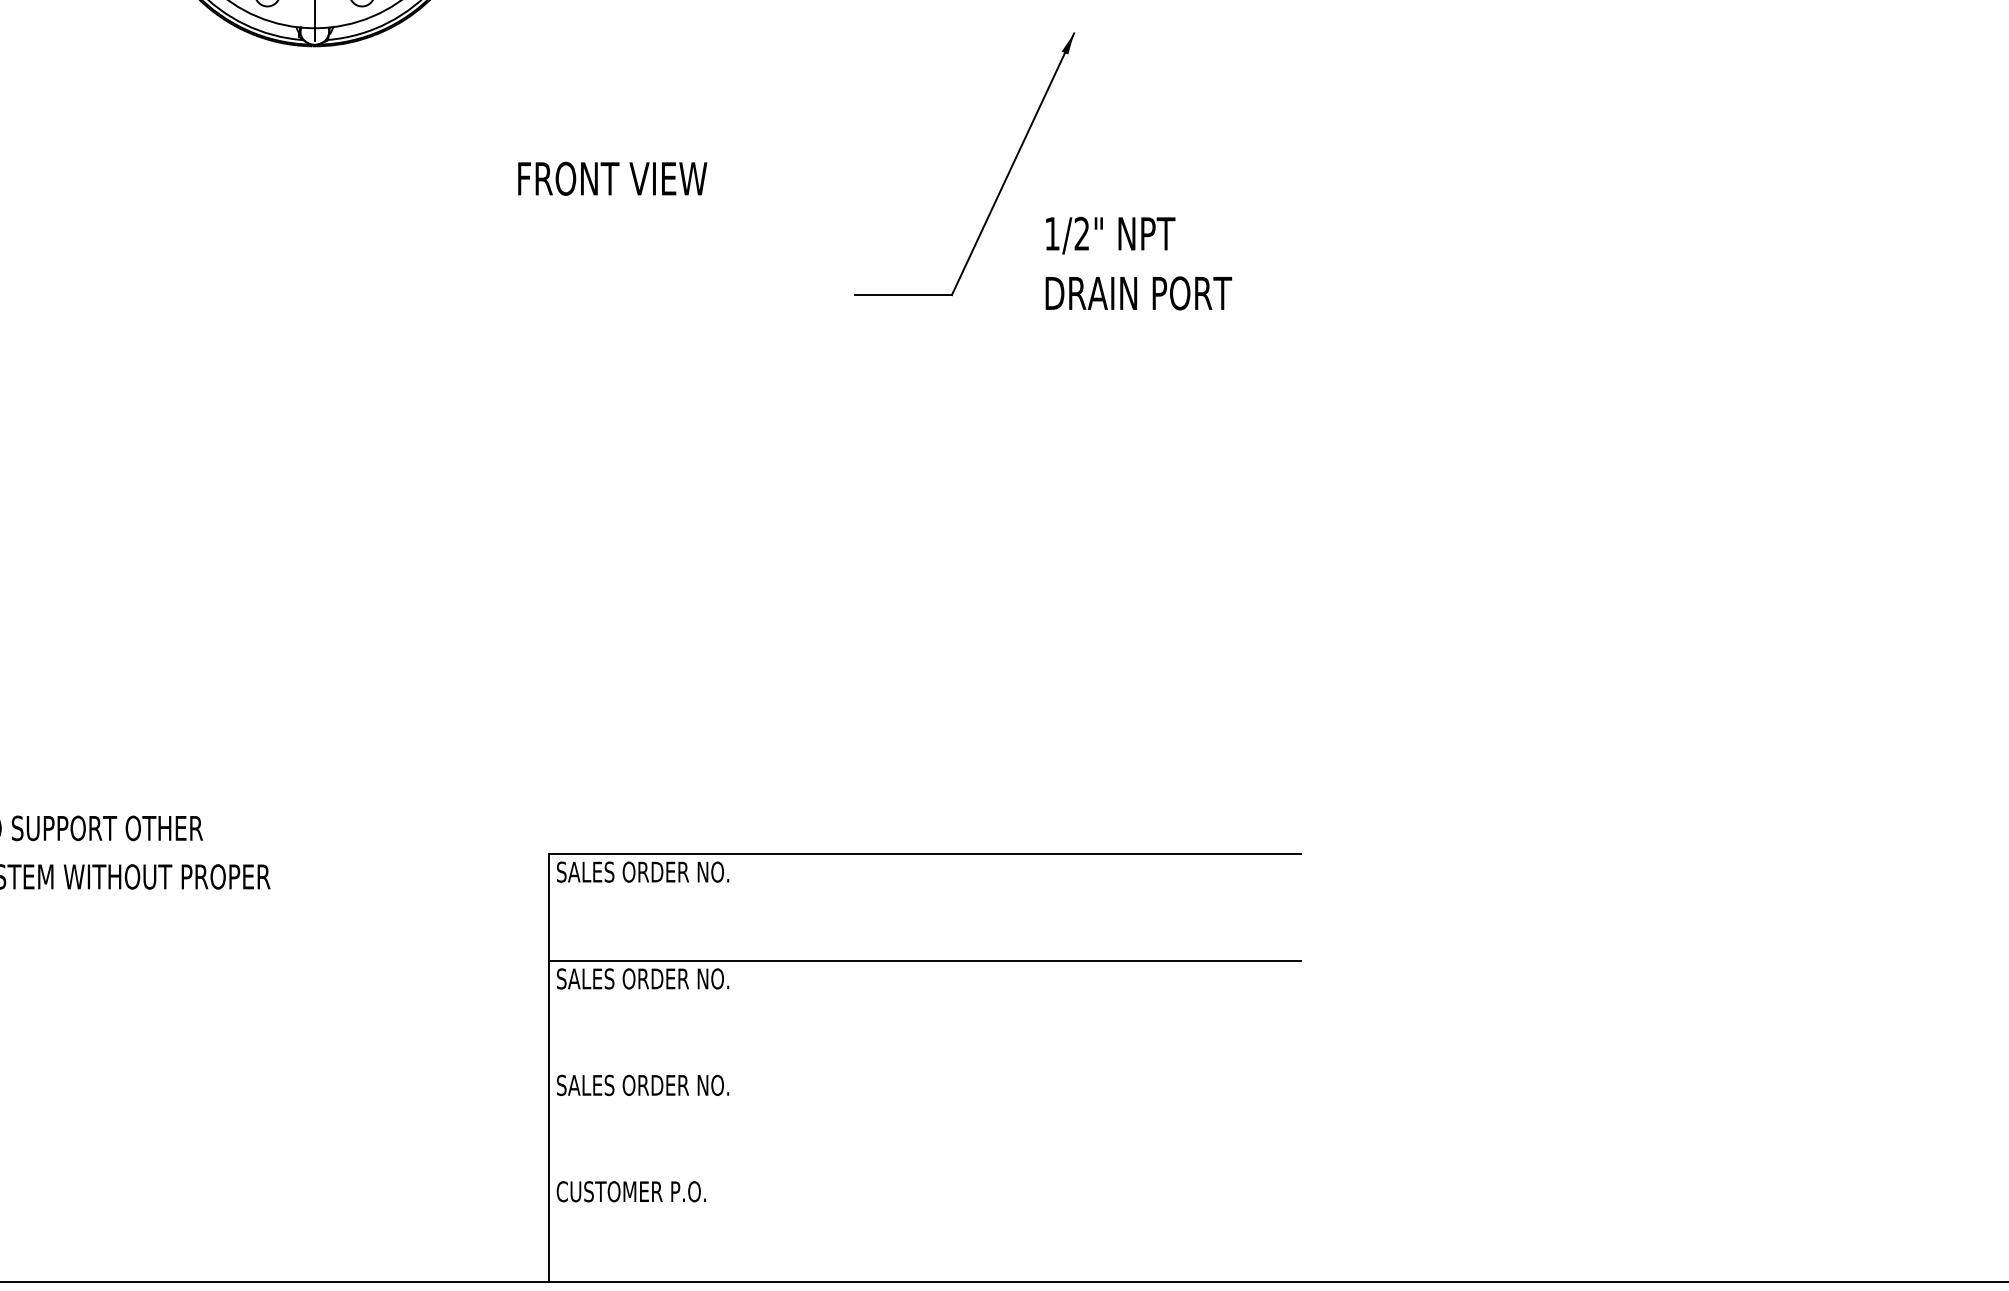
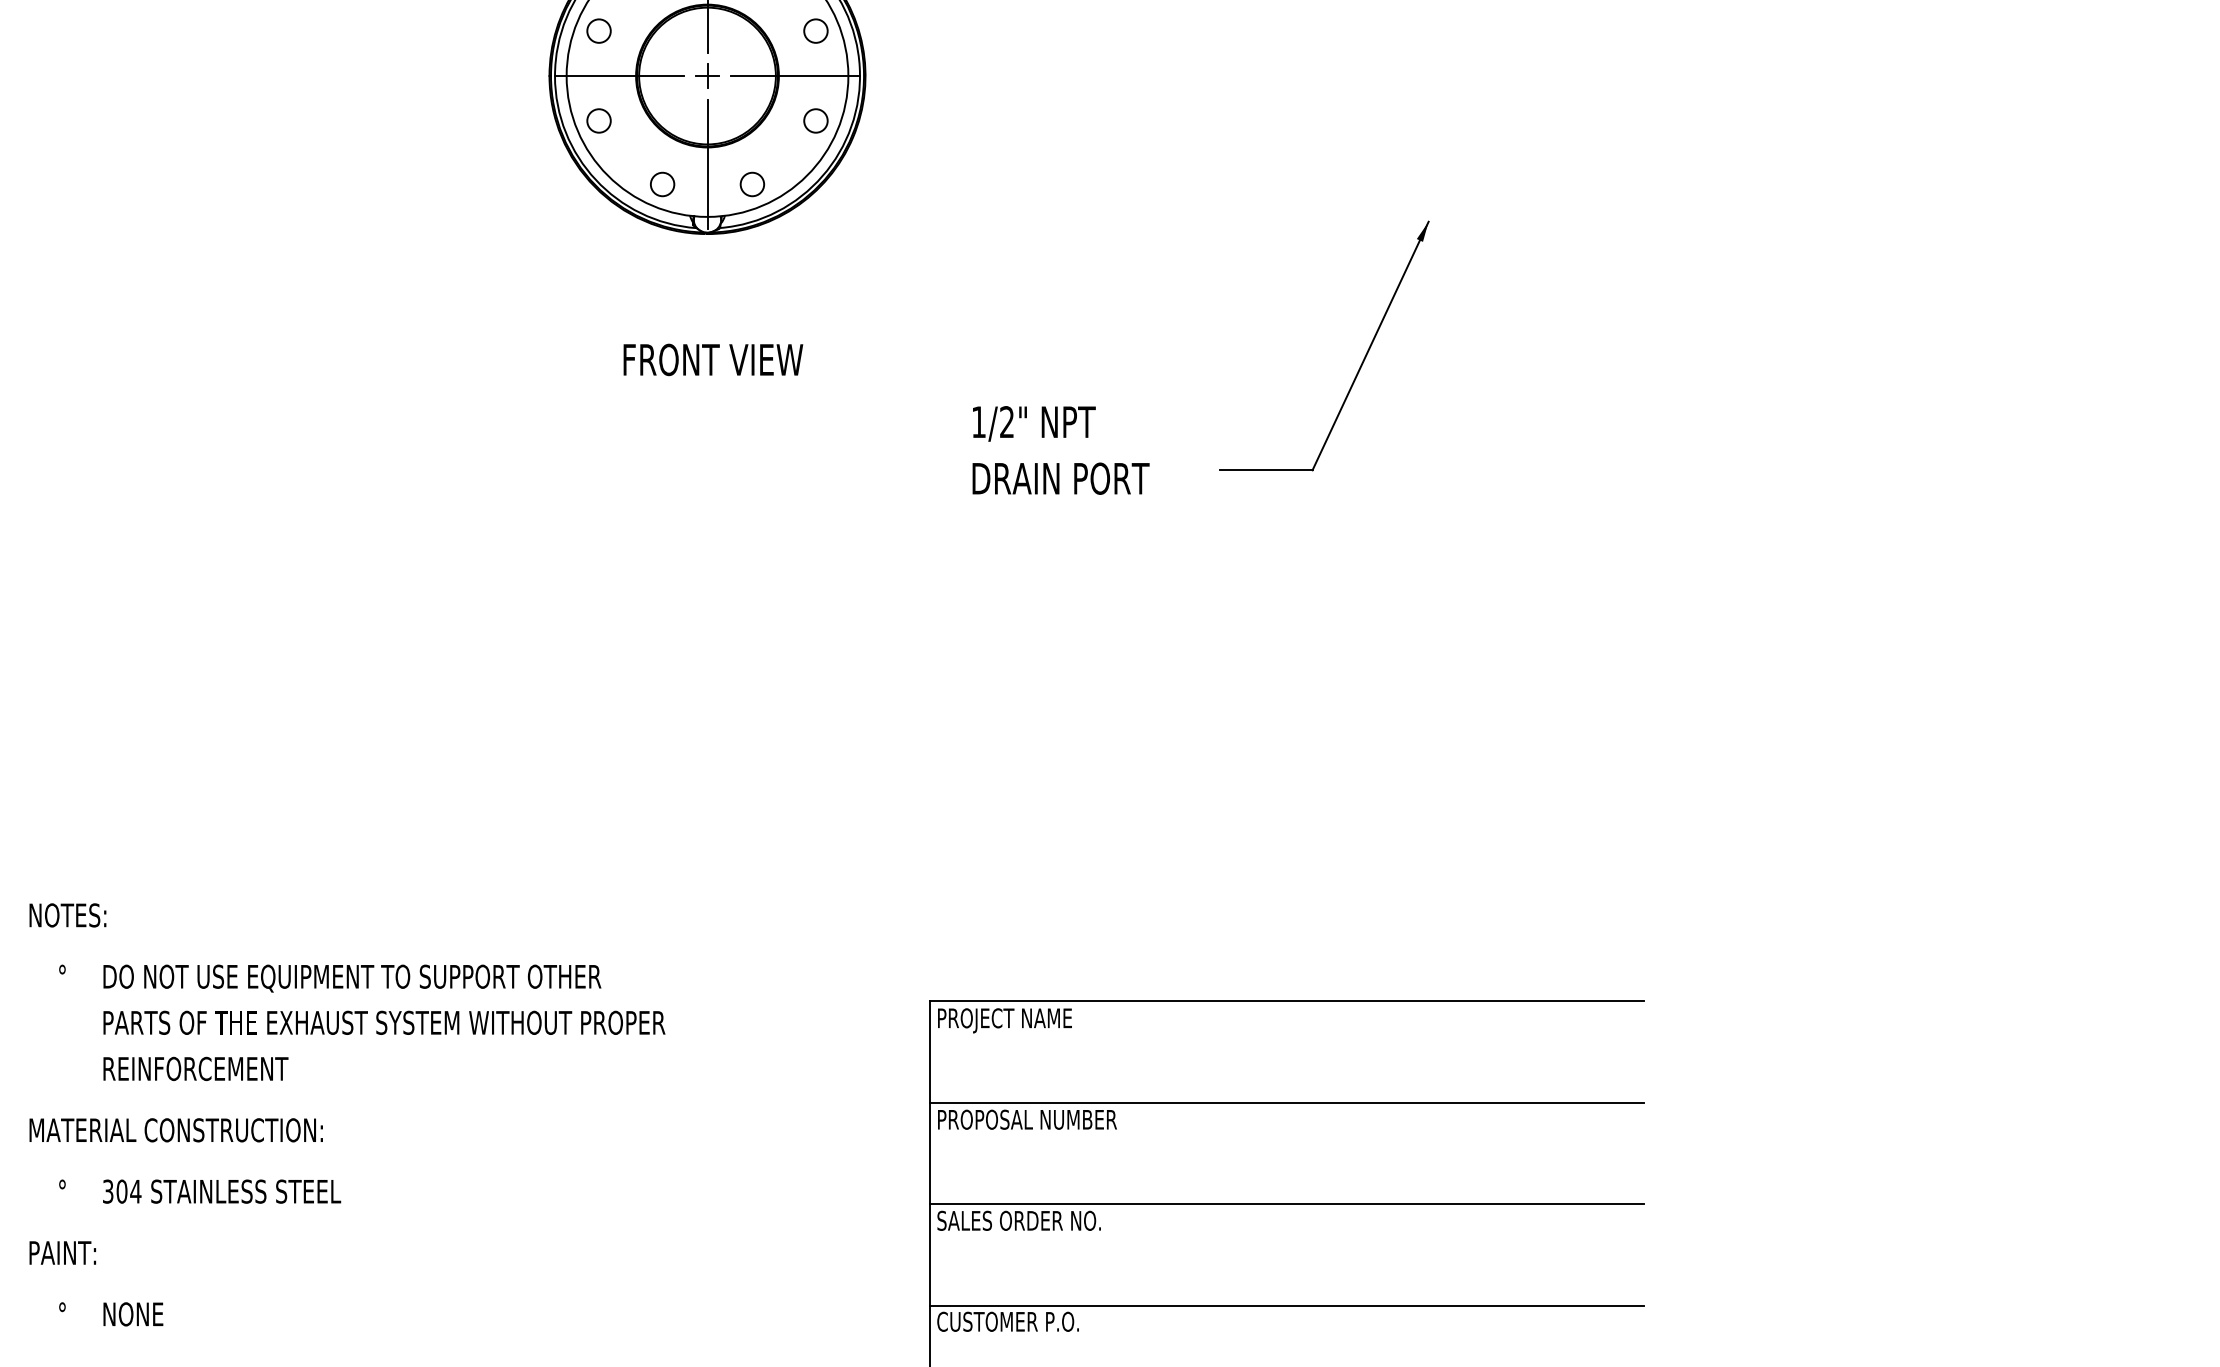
text: (612, 178) -> (713, 359), moved
text: (1138, 263) -> (1060, 450), moved
text: (642, 874) -> (1018, 1020), SALES ORDER NO. -> PROJECT NAME
text: (650, 978) -> (1026, 1119), SALES ORDER NO. -> PROPOSAL NUMBER
line: (924, 1068) -> (1286, 1204), added
line: (924, 1174) -> (1286, 1305), added

